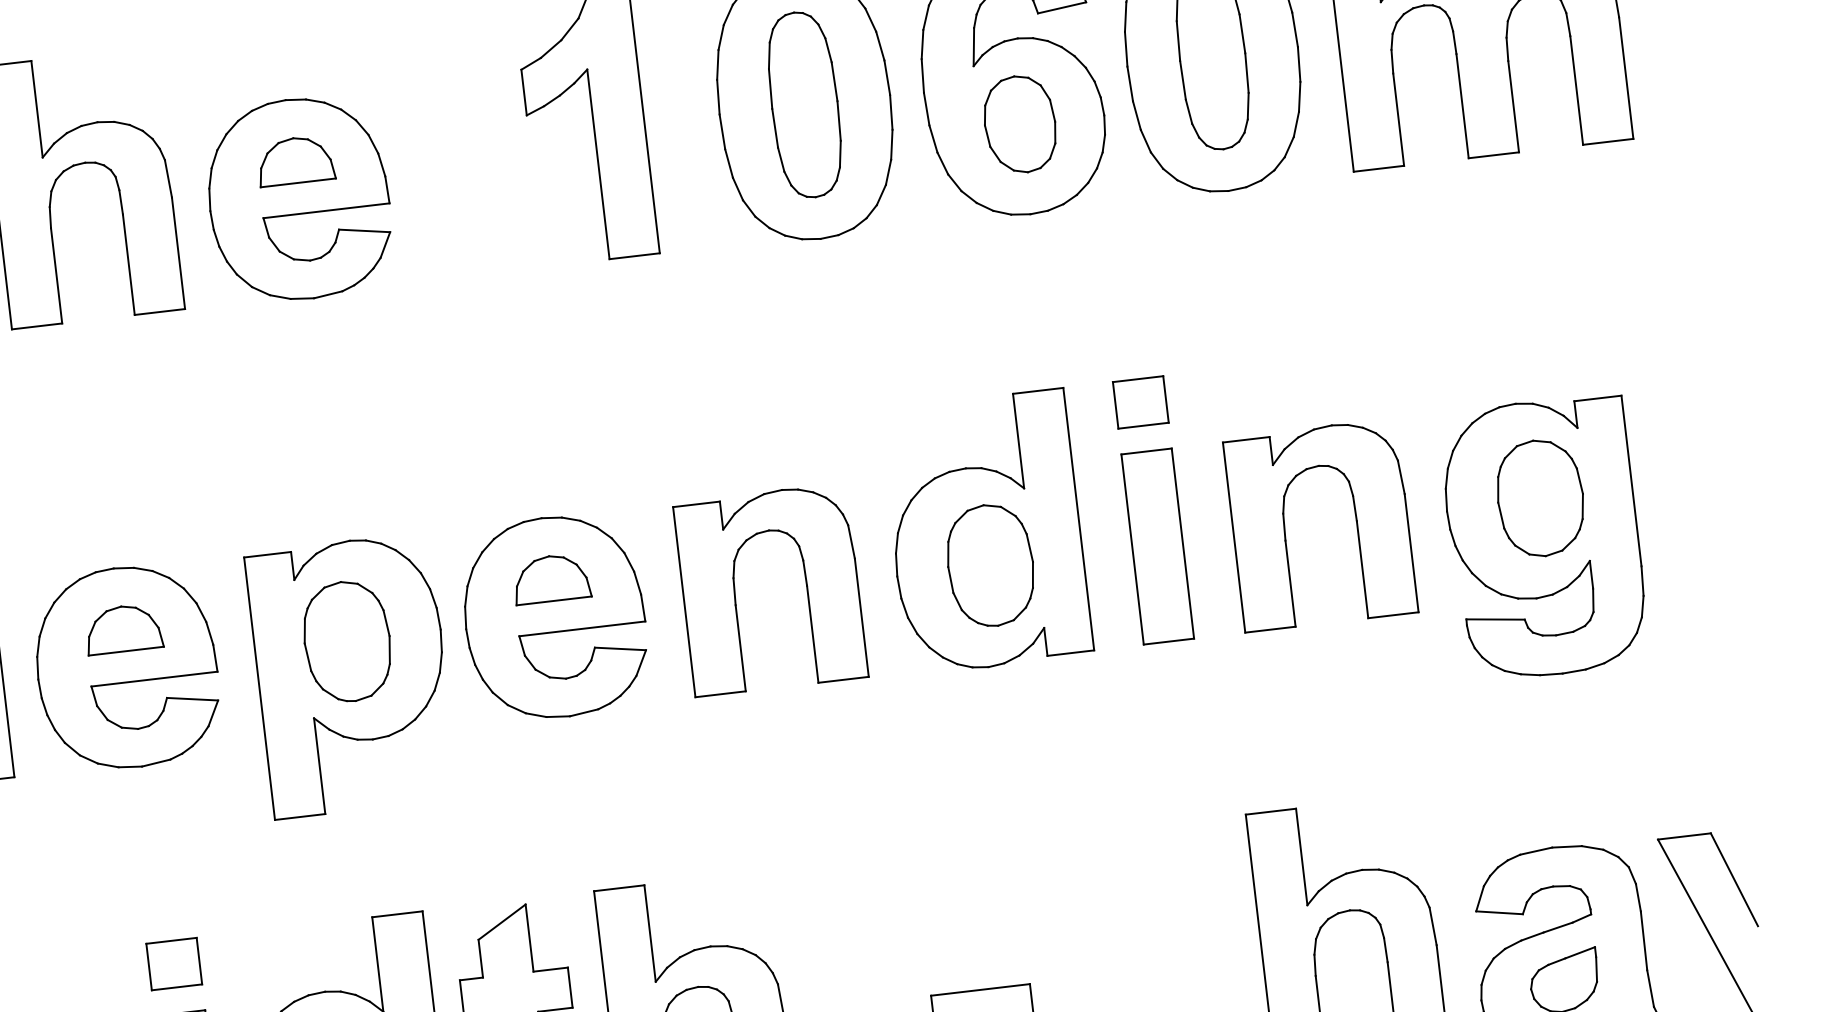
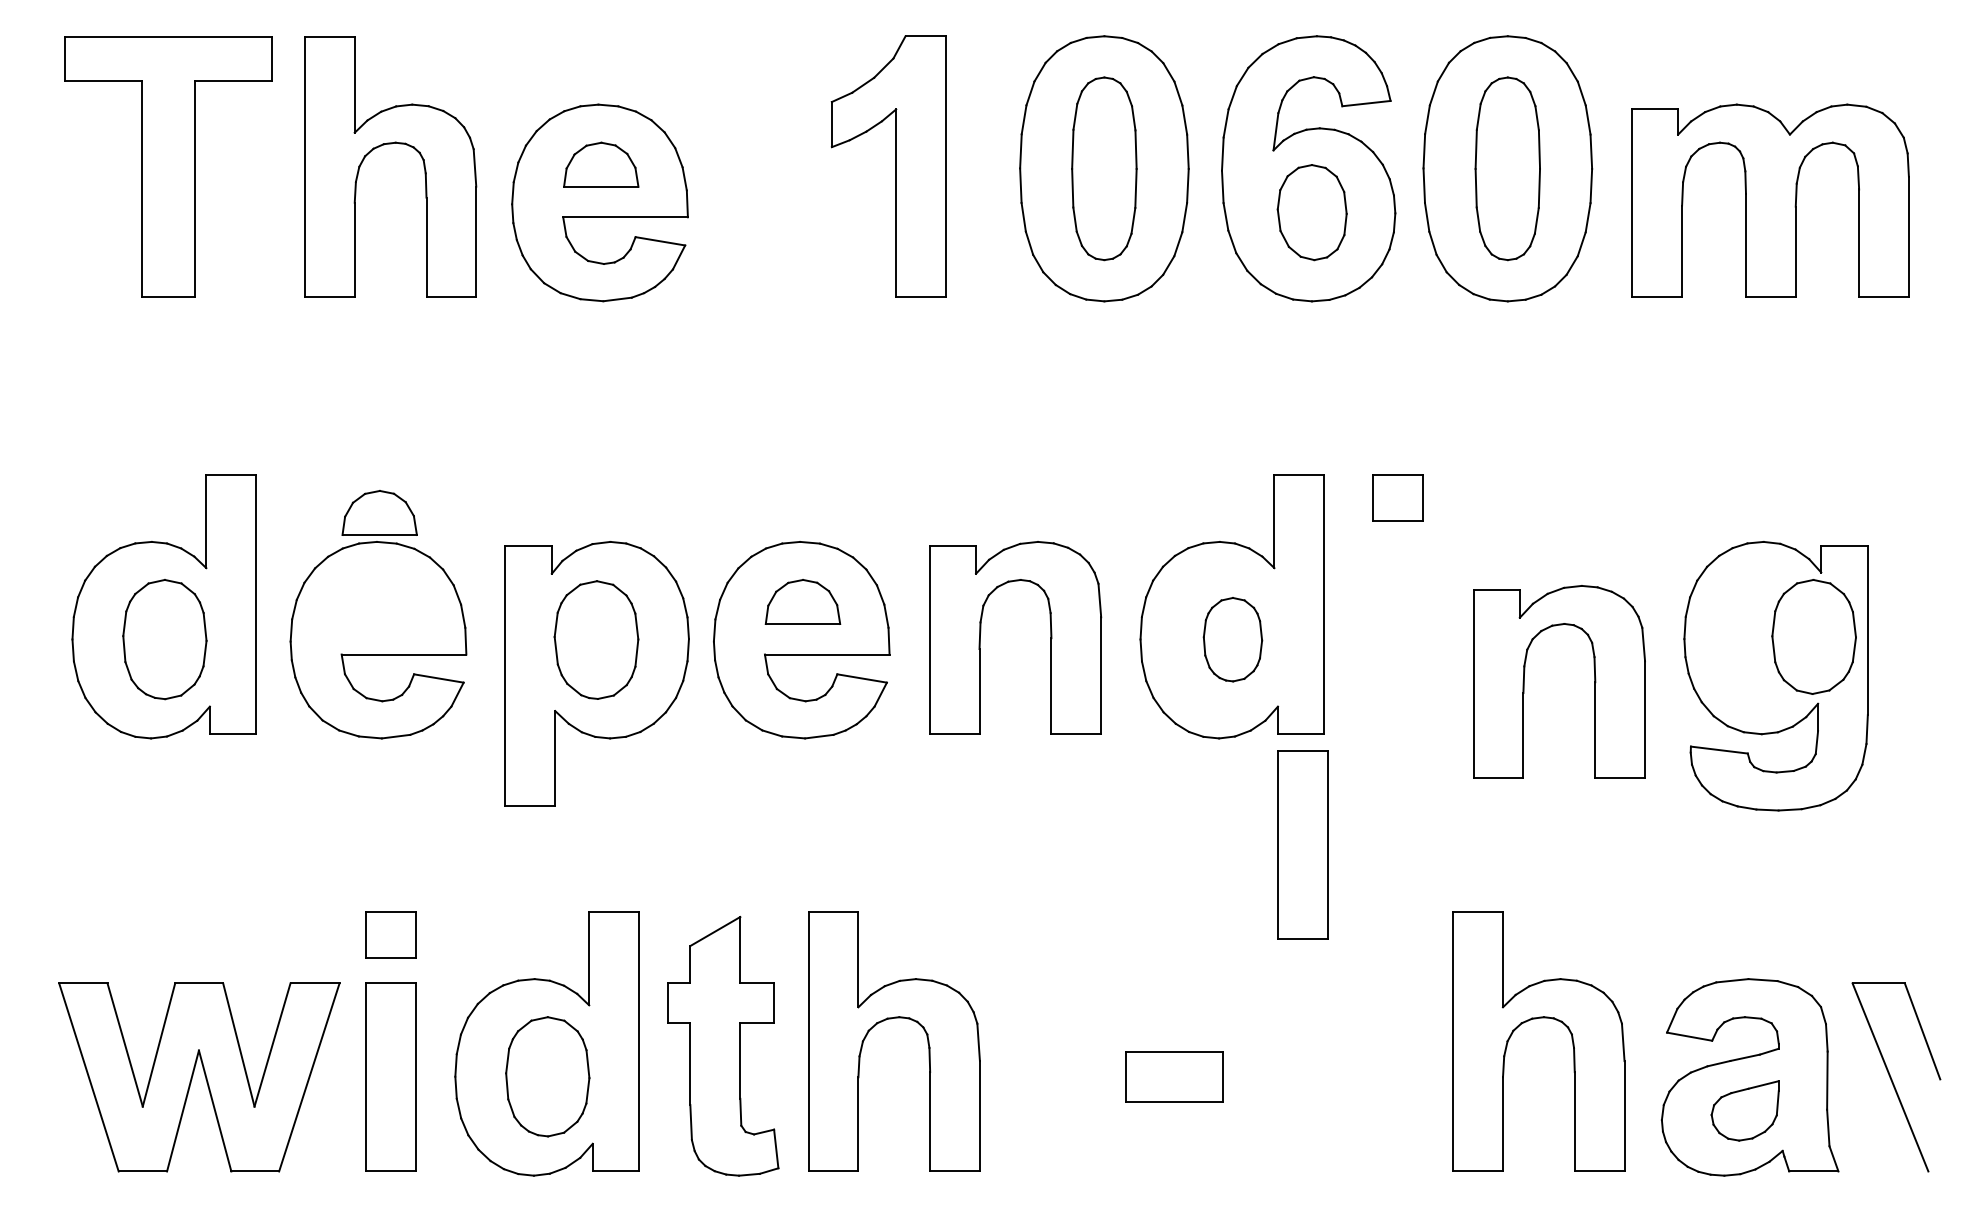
part: (1539, 497) -> (1813, 636), moved
part: (1285, 528) -> (1524, 681), moved
part: (1157, 545) -> (1302, 844), moved
part: (990, 565) -> (1232, 639), size x0.7
part: (123, 628) -> (379, 512), moved

